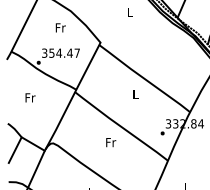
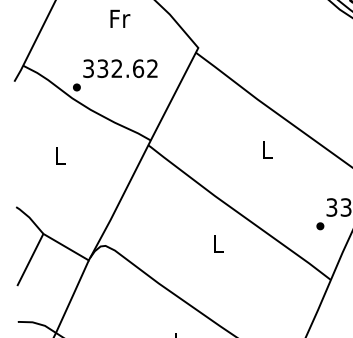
text: (64, 52) -> (127, 67), 354.47 -> 332.62
text: (30, 97) -> (60, 155), Fr -> L
text: (111, 142) -> (219, 244), Fr -> L

